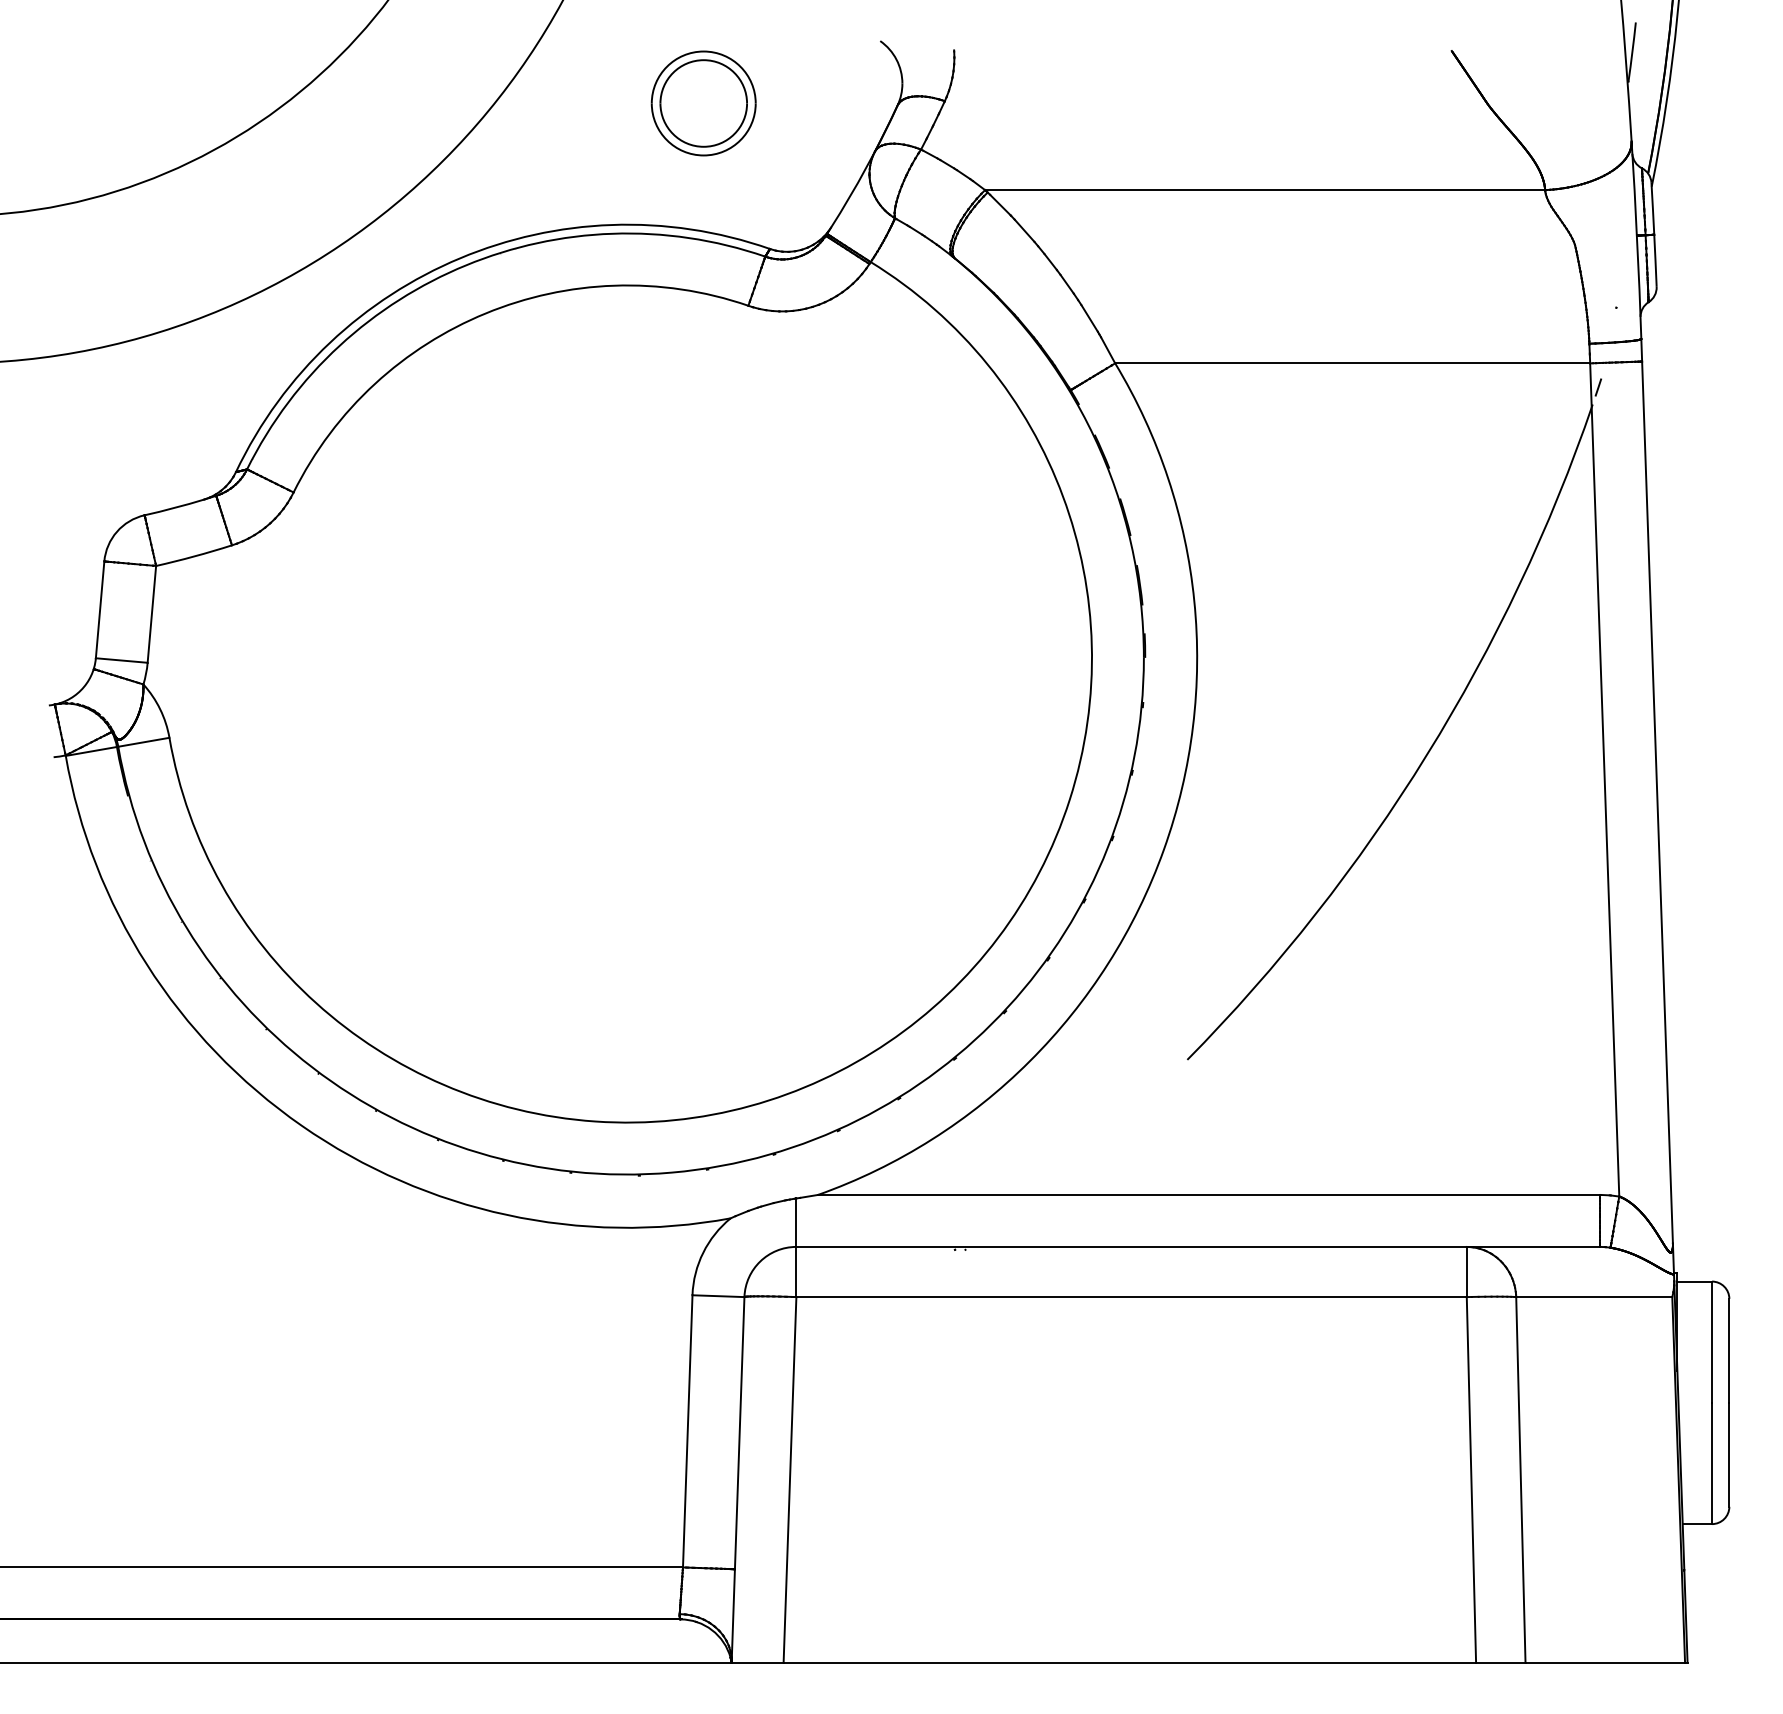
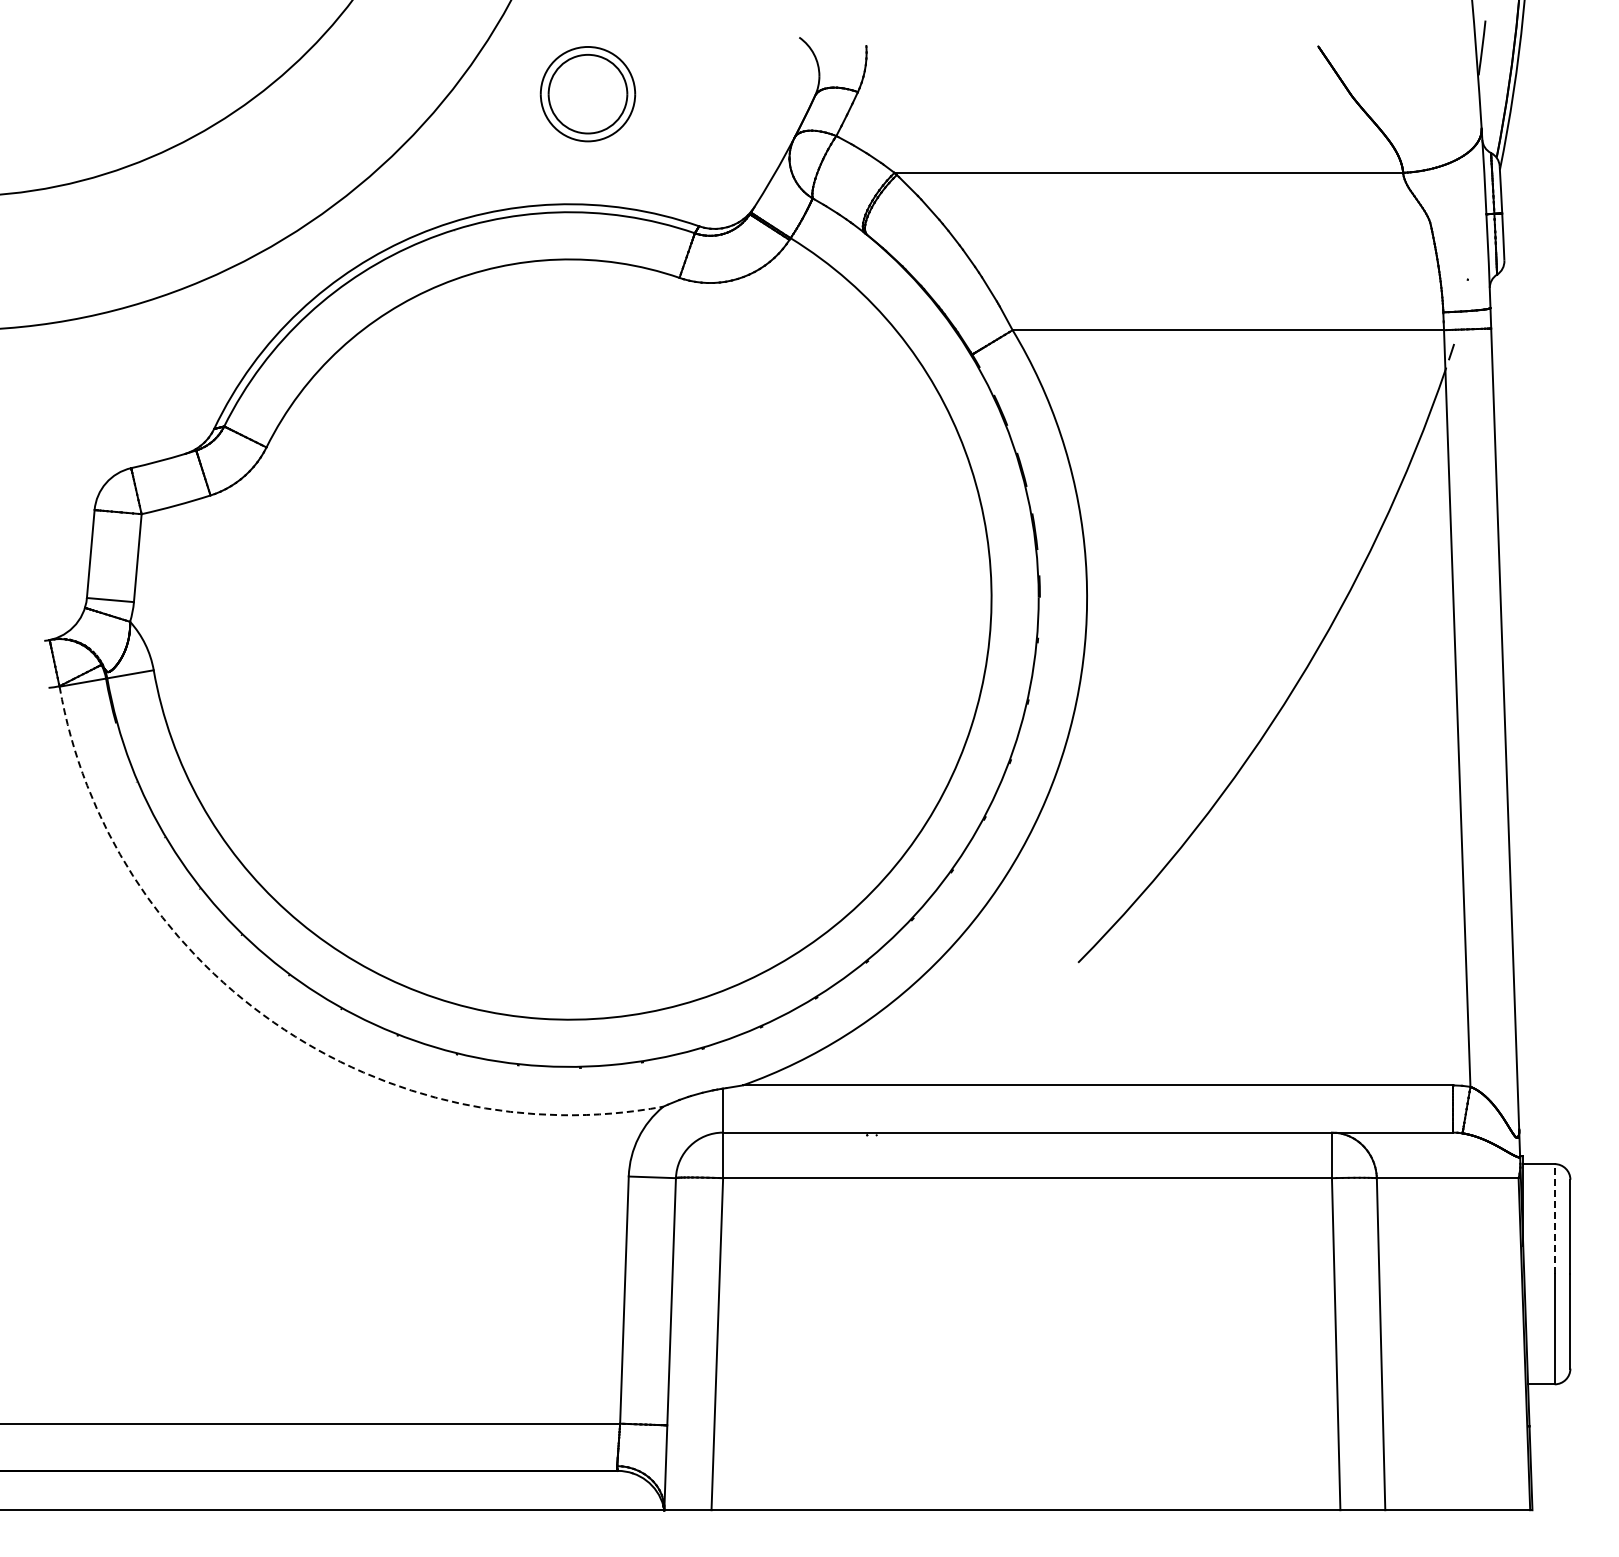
part: (703, 103) -> (587, 94), moved
arc: (301, 1125) -> (273, 1022), solid -> dashed
line: (1711, 1341) -> (1554, 1218), solid -> dashed

